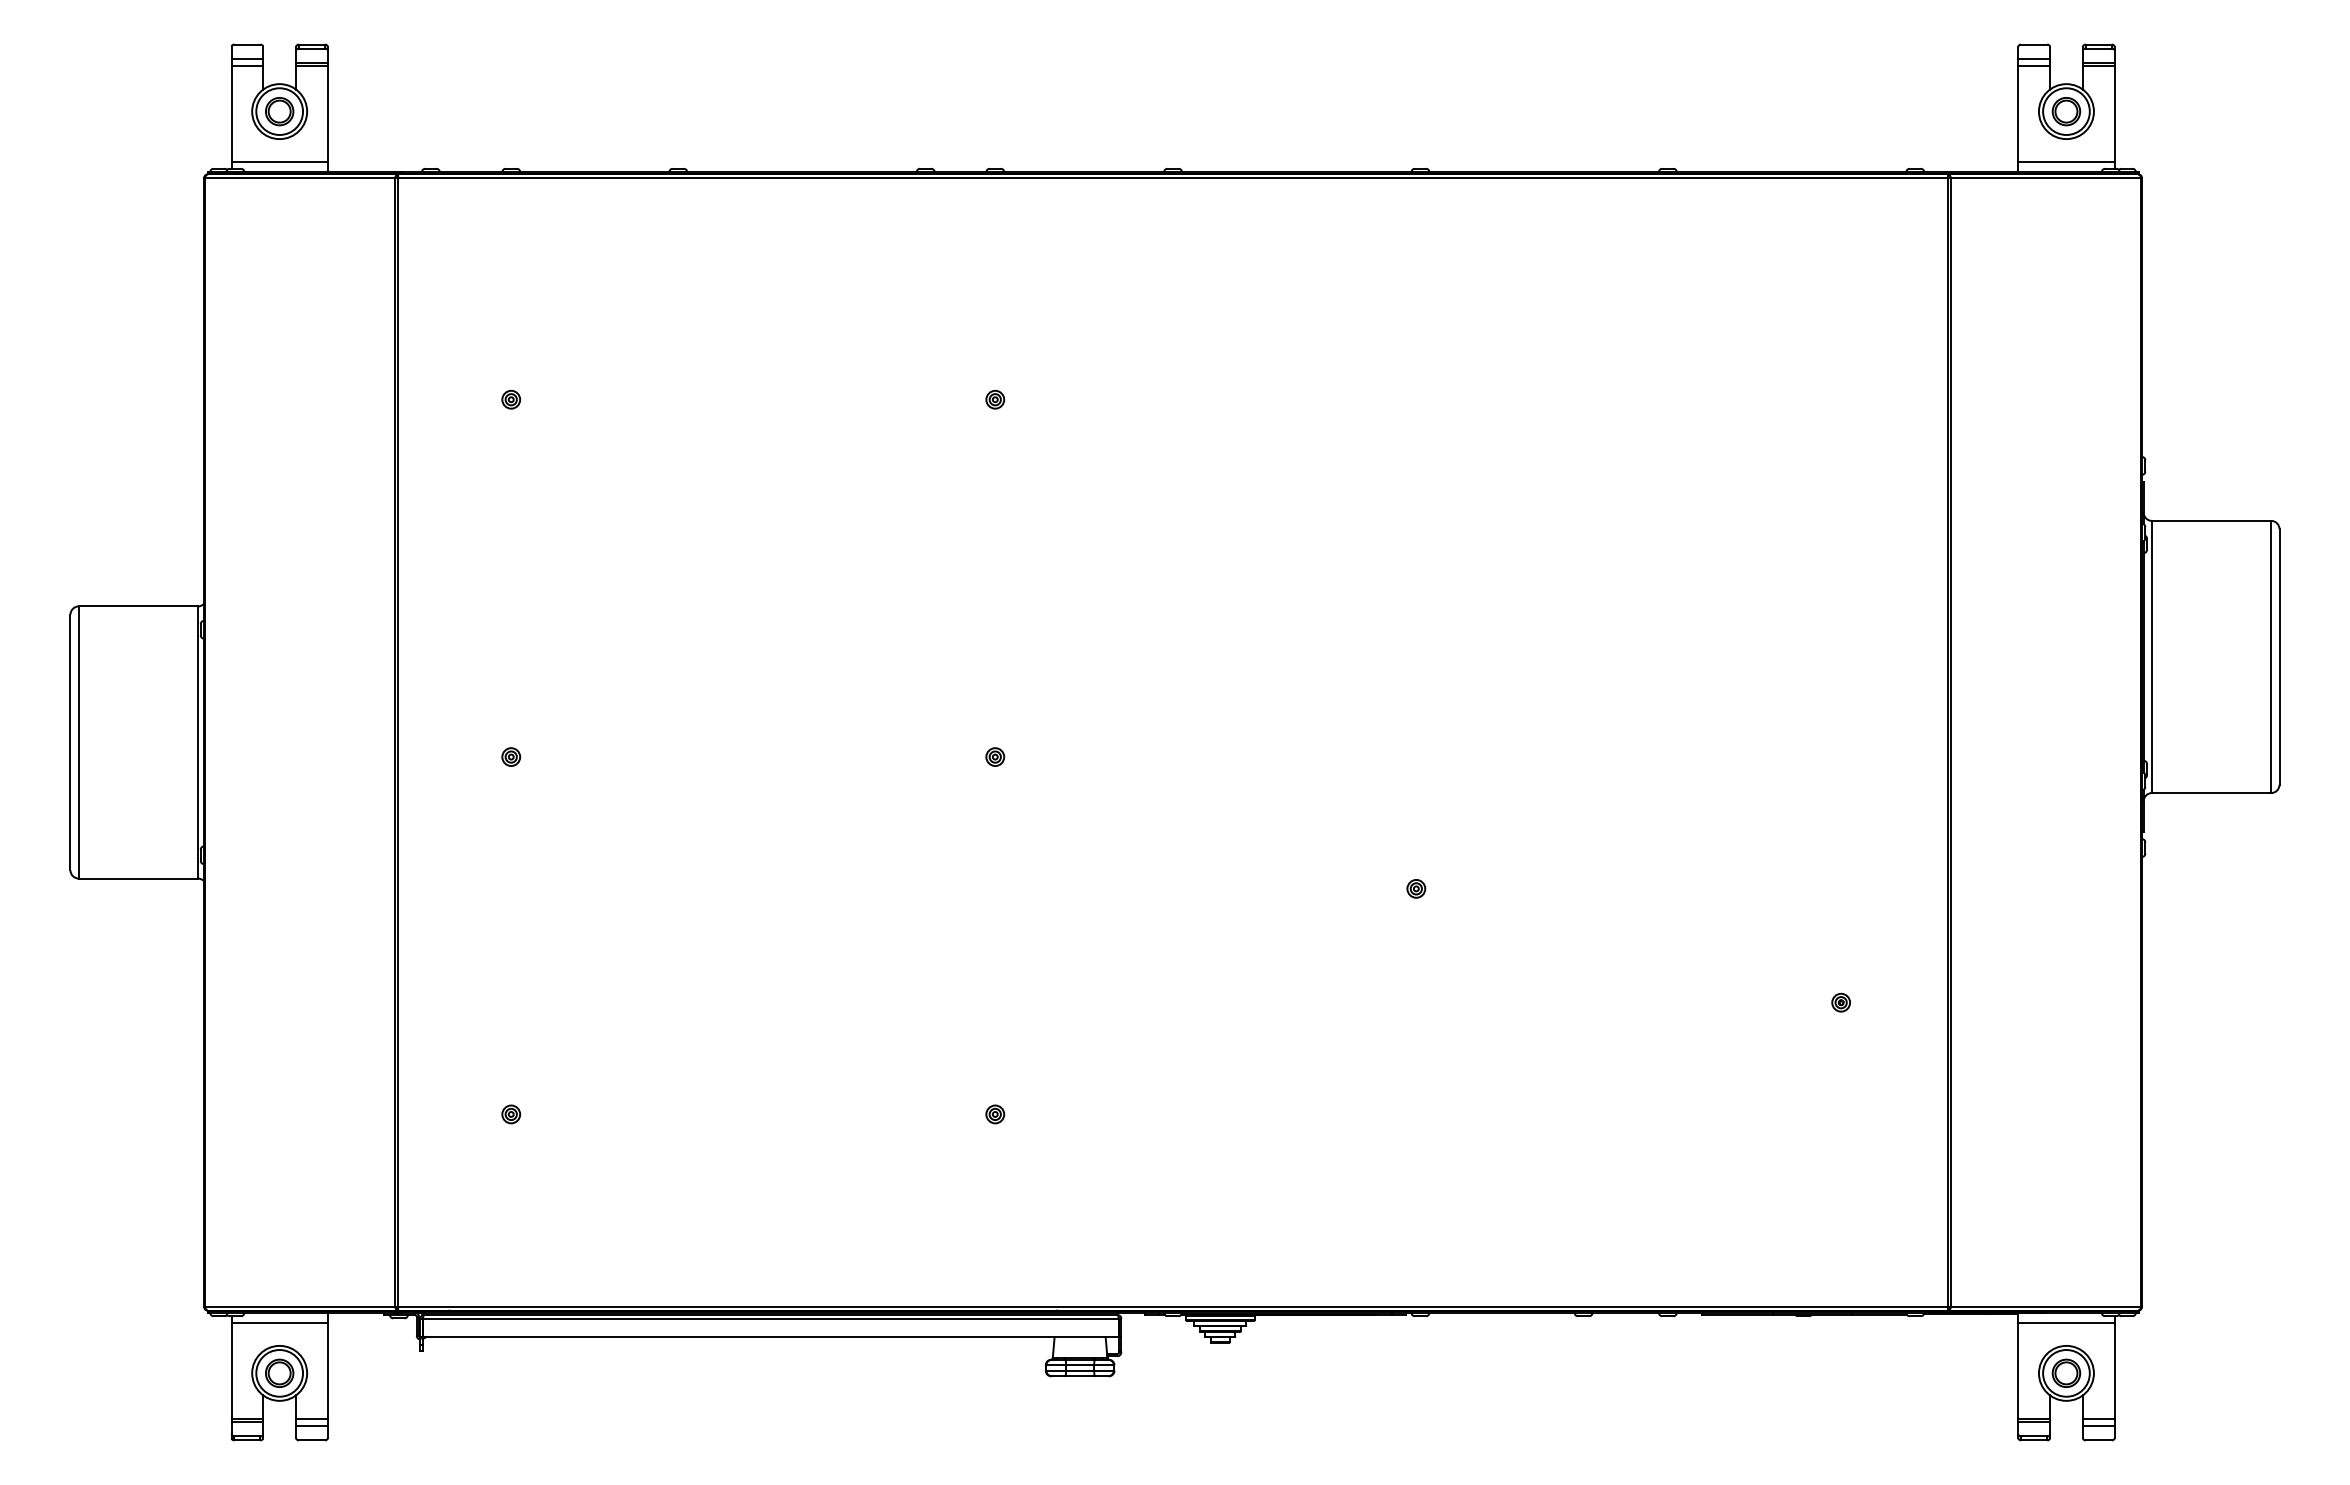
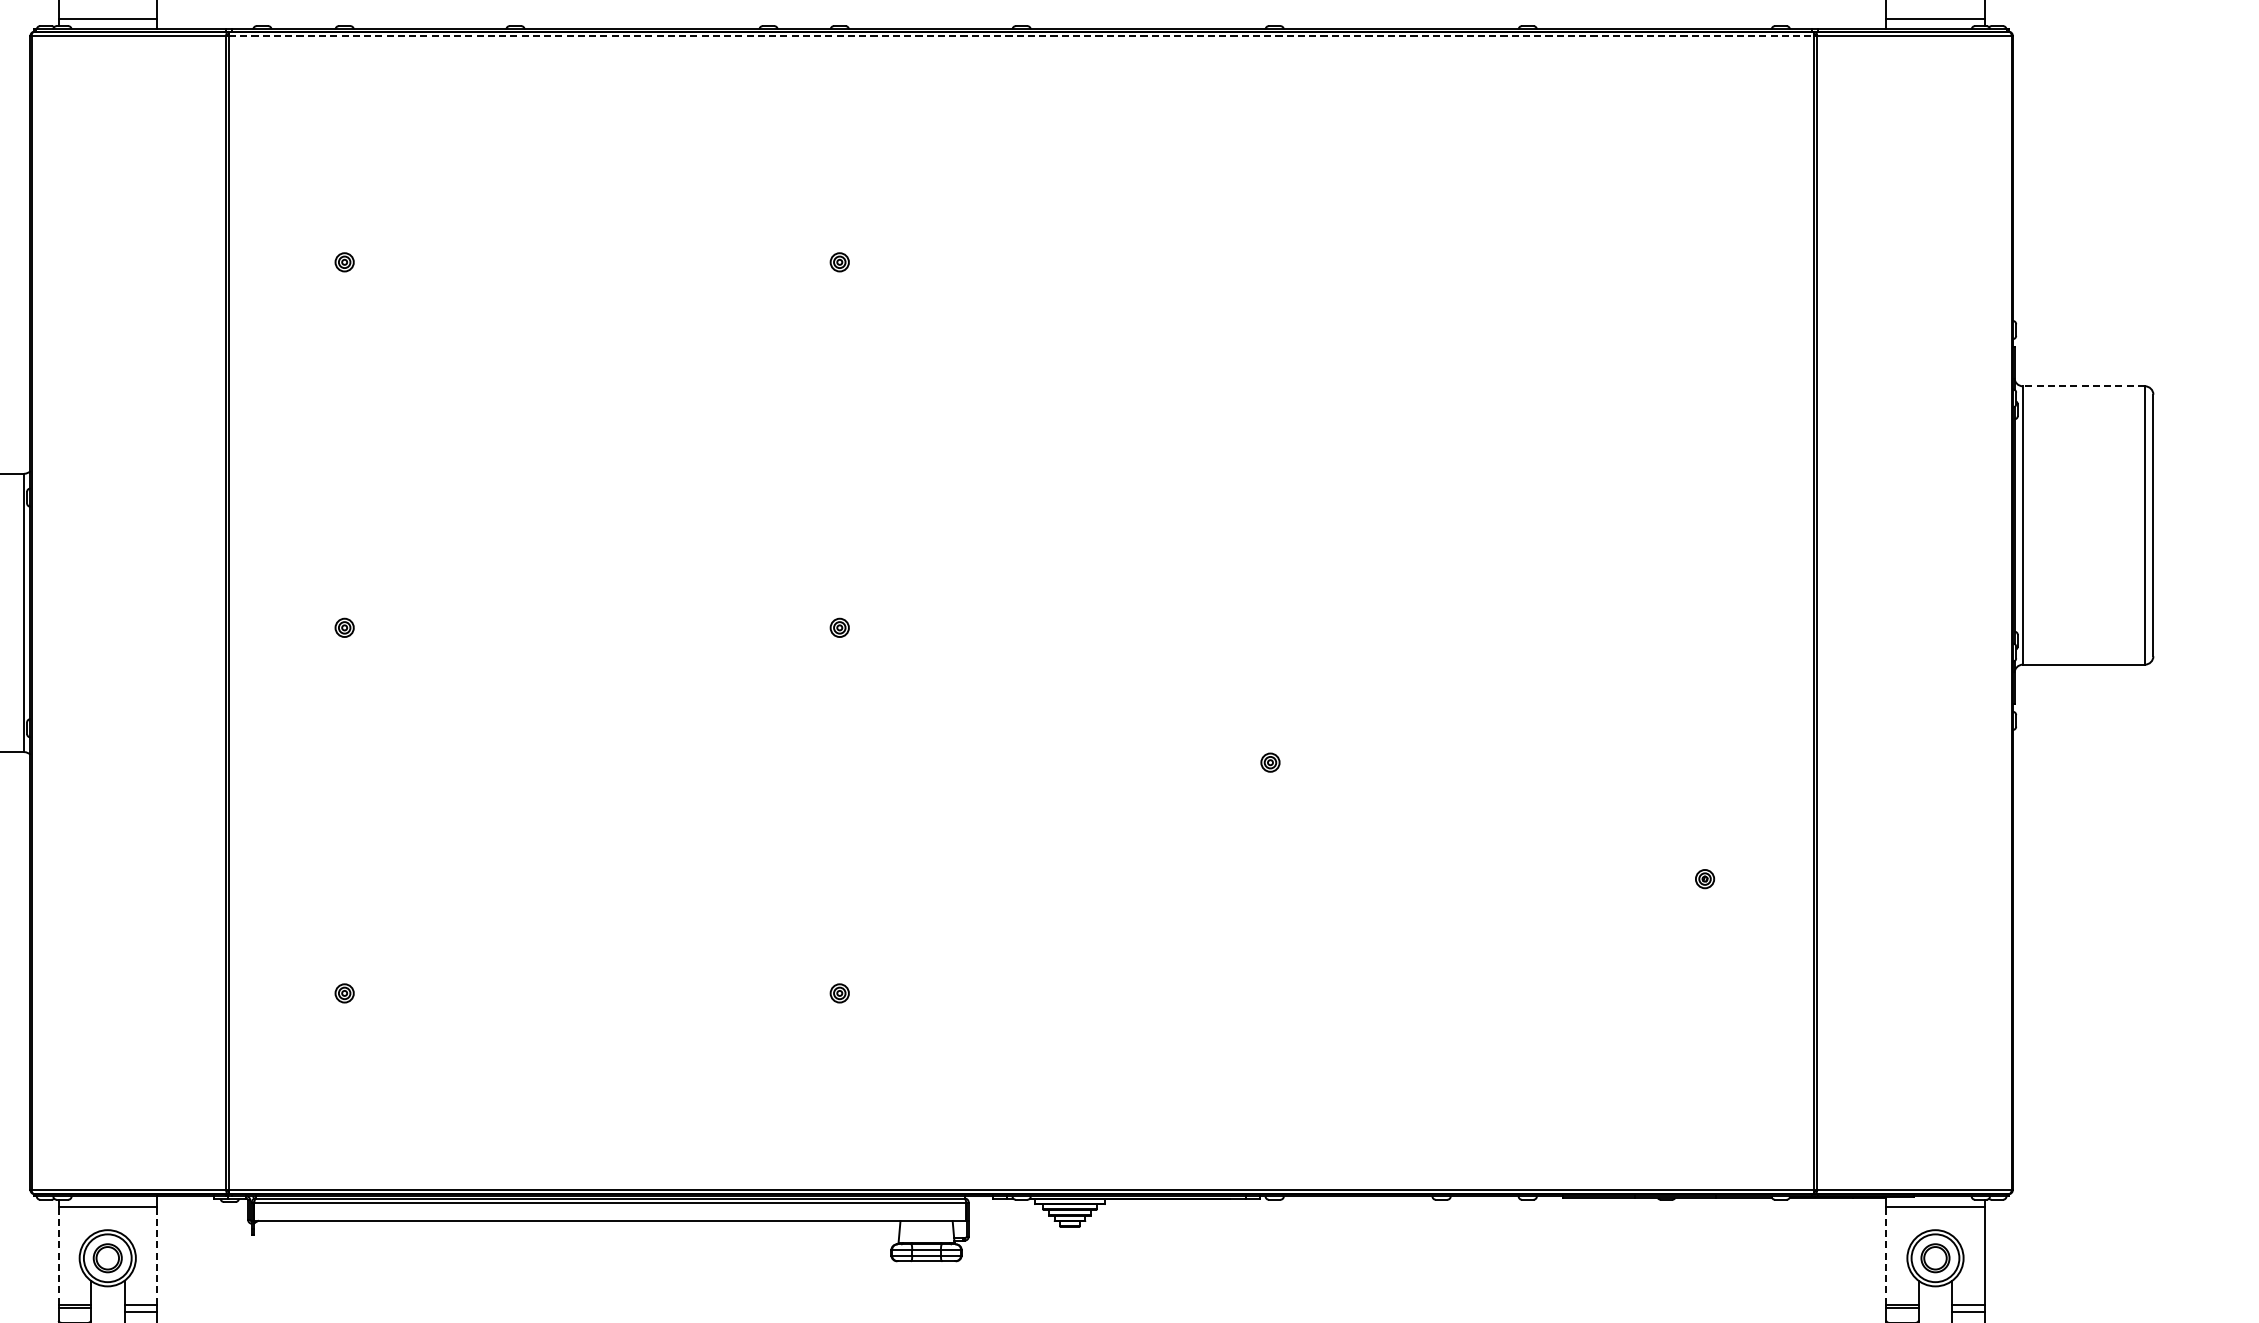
line: (1173, 178) -> (1022, 36), solid -> dashed
line: (2211, 520) -> (2083, 385), solid -> dashed
line: (231, 1370) -> (58, 1255), solid -> dashed
line: (327, 1370) -> (156, 1255), solid -> dashed
line: (2018, 1370) -> (1886, 1255), solid -> dashed

